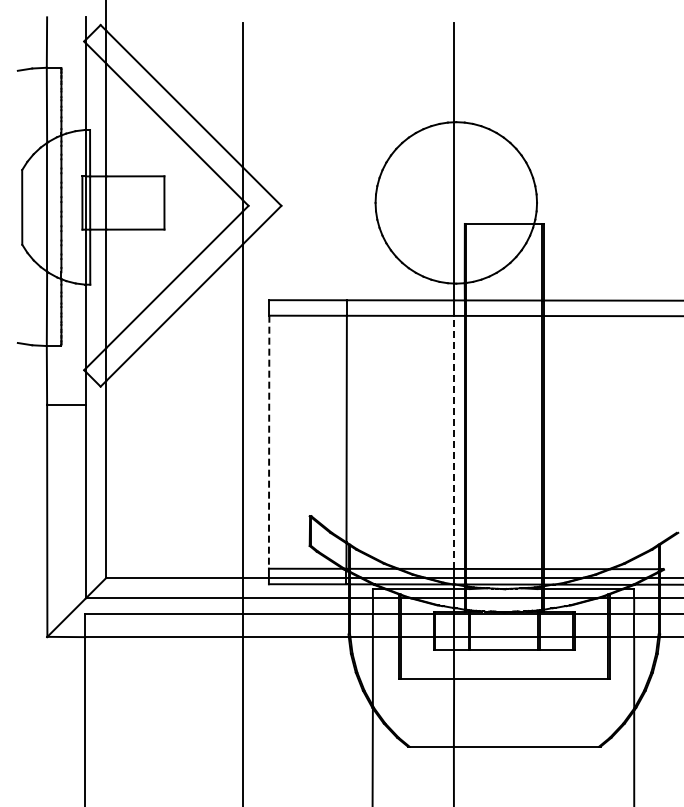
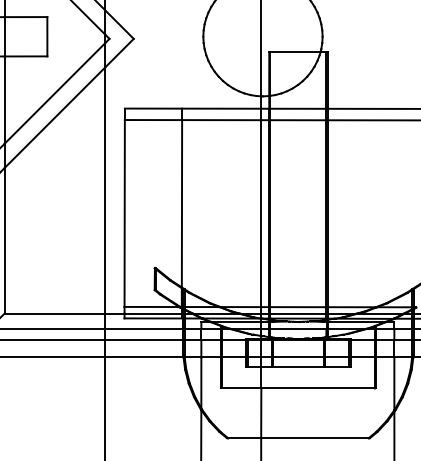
line: (269, 442) -> (124, 213), dashed -> solid
line: (454, 442) -> (261, 213), dashed -> solid

